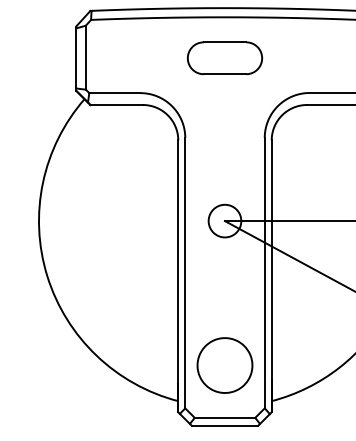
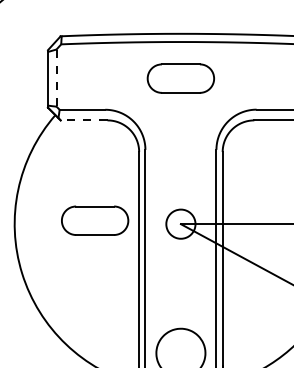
line: (85, 57) -> (56, 77), solid -> dashed
line: (116, 105) -> (83, 120), solid -> dashed
part: (129, 217) -> (95, 220), added

